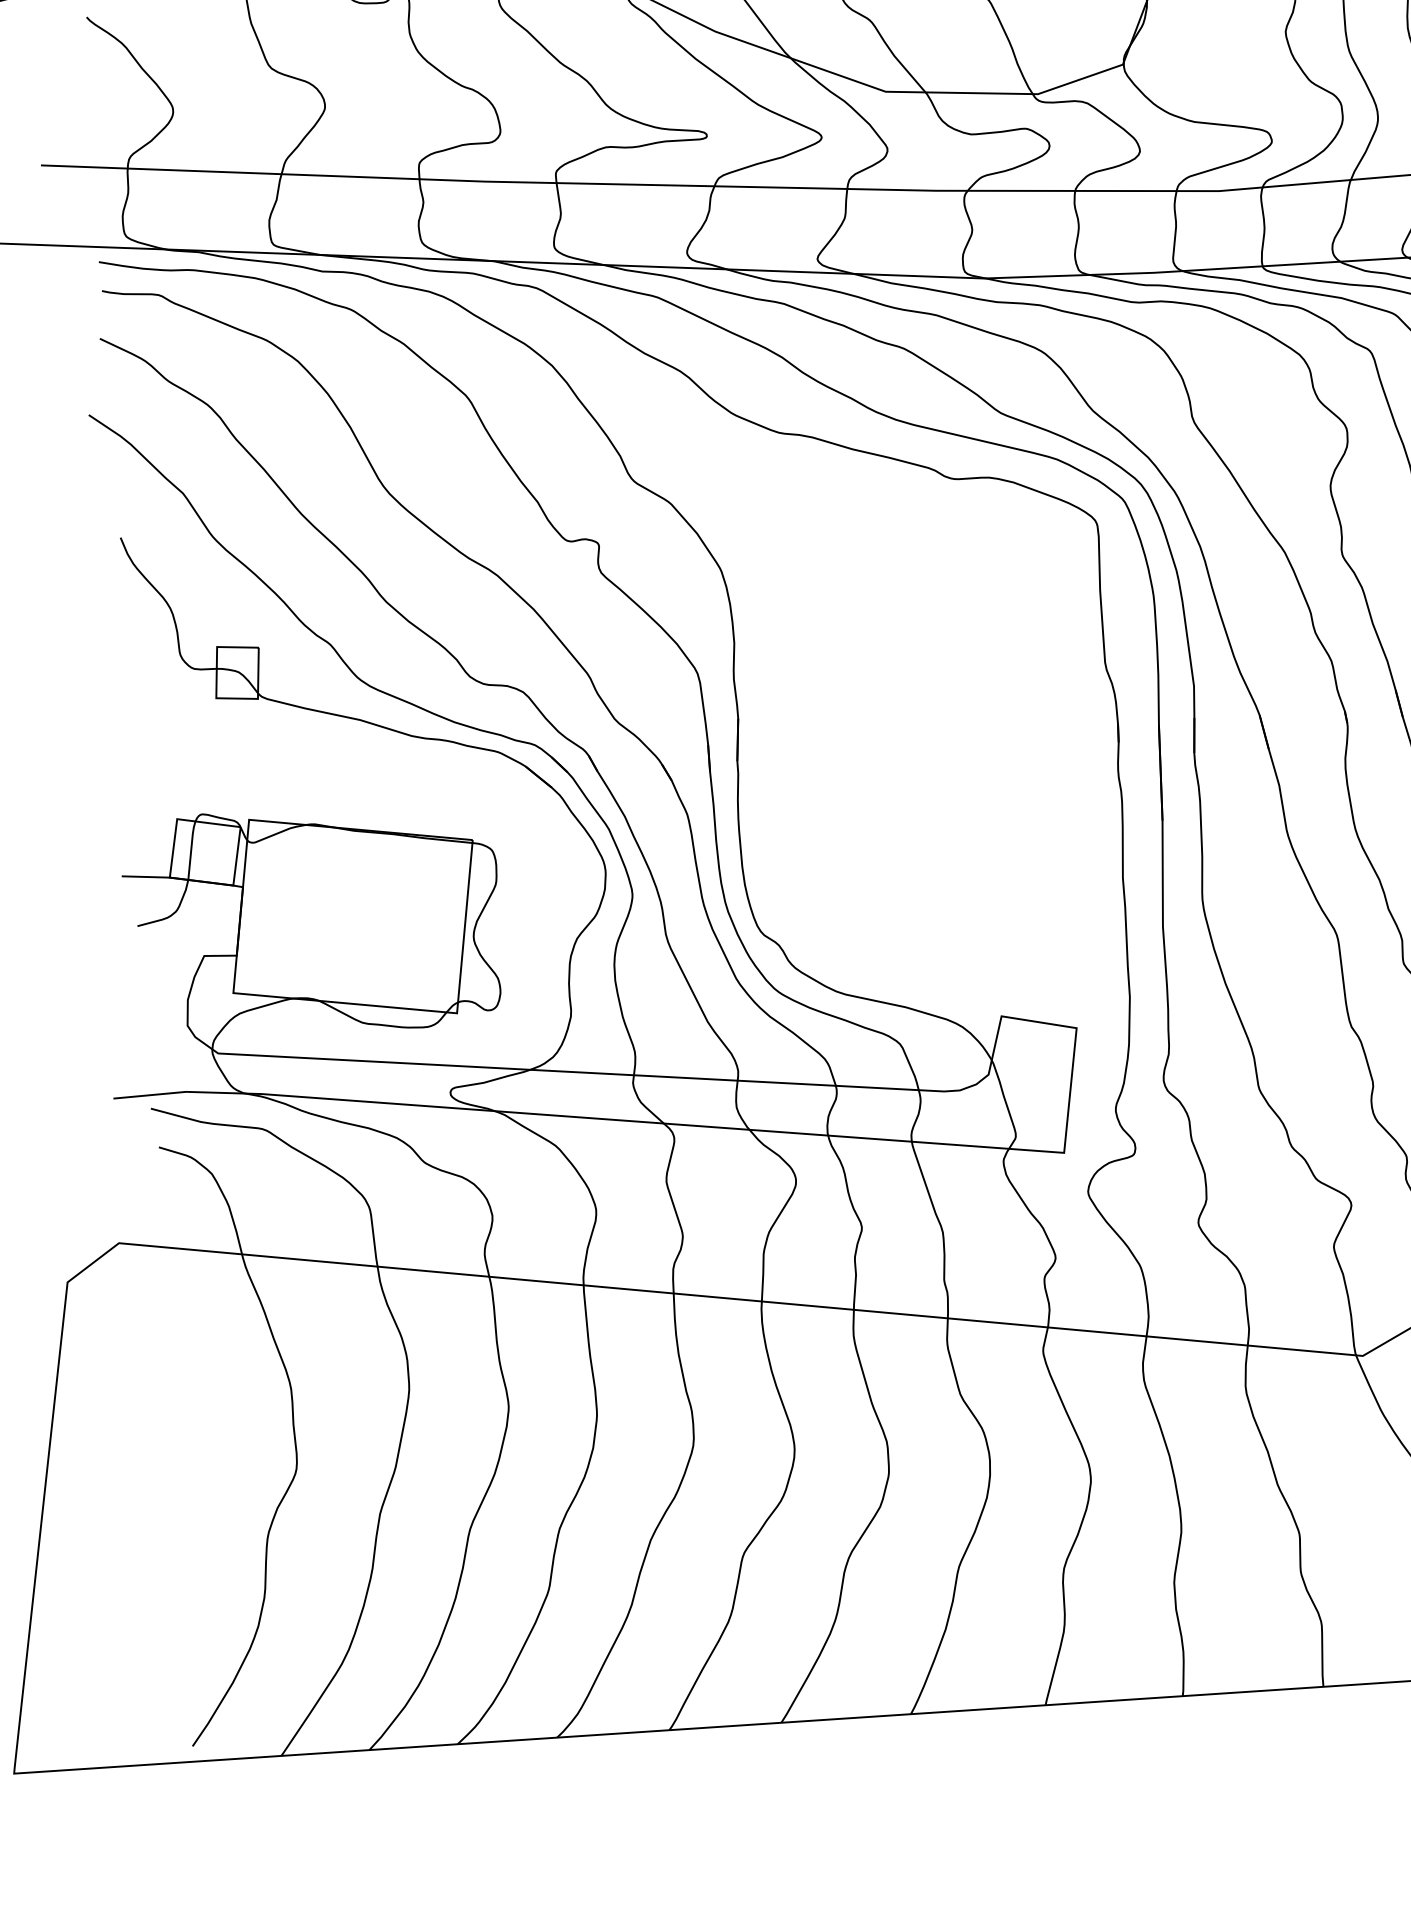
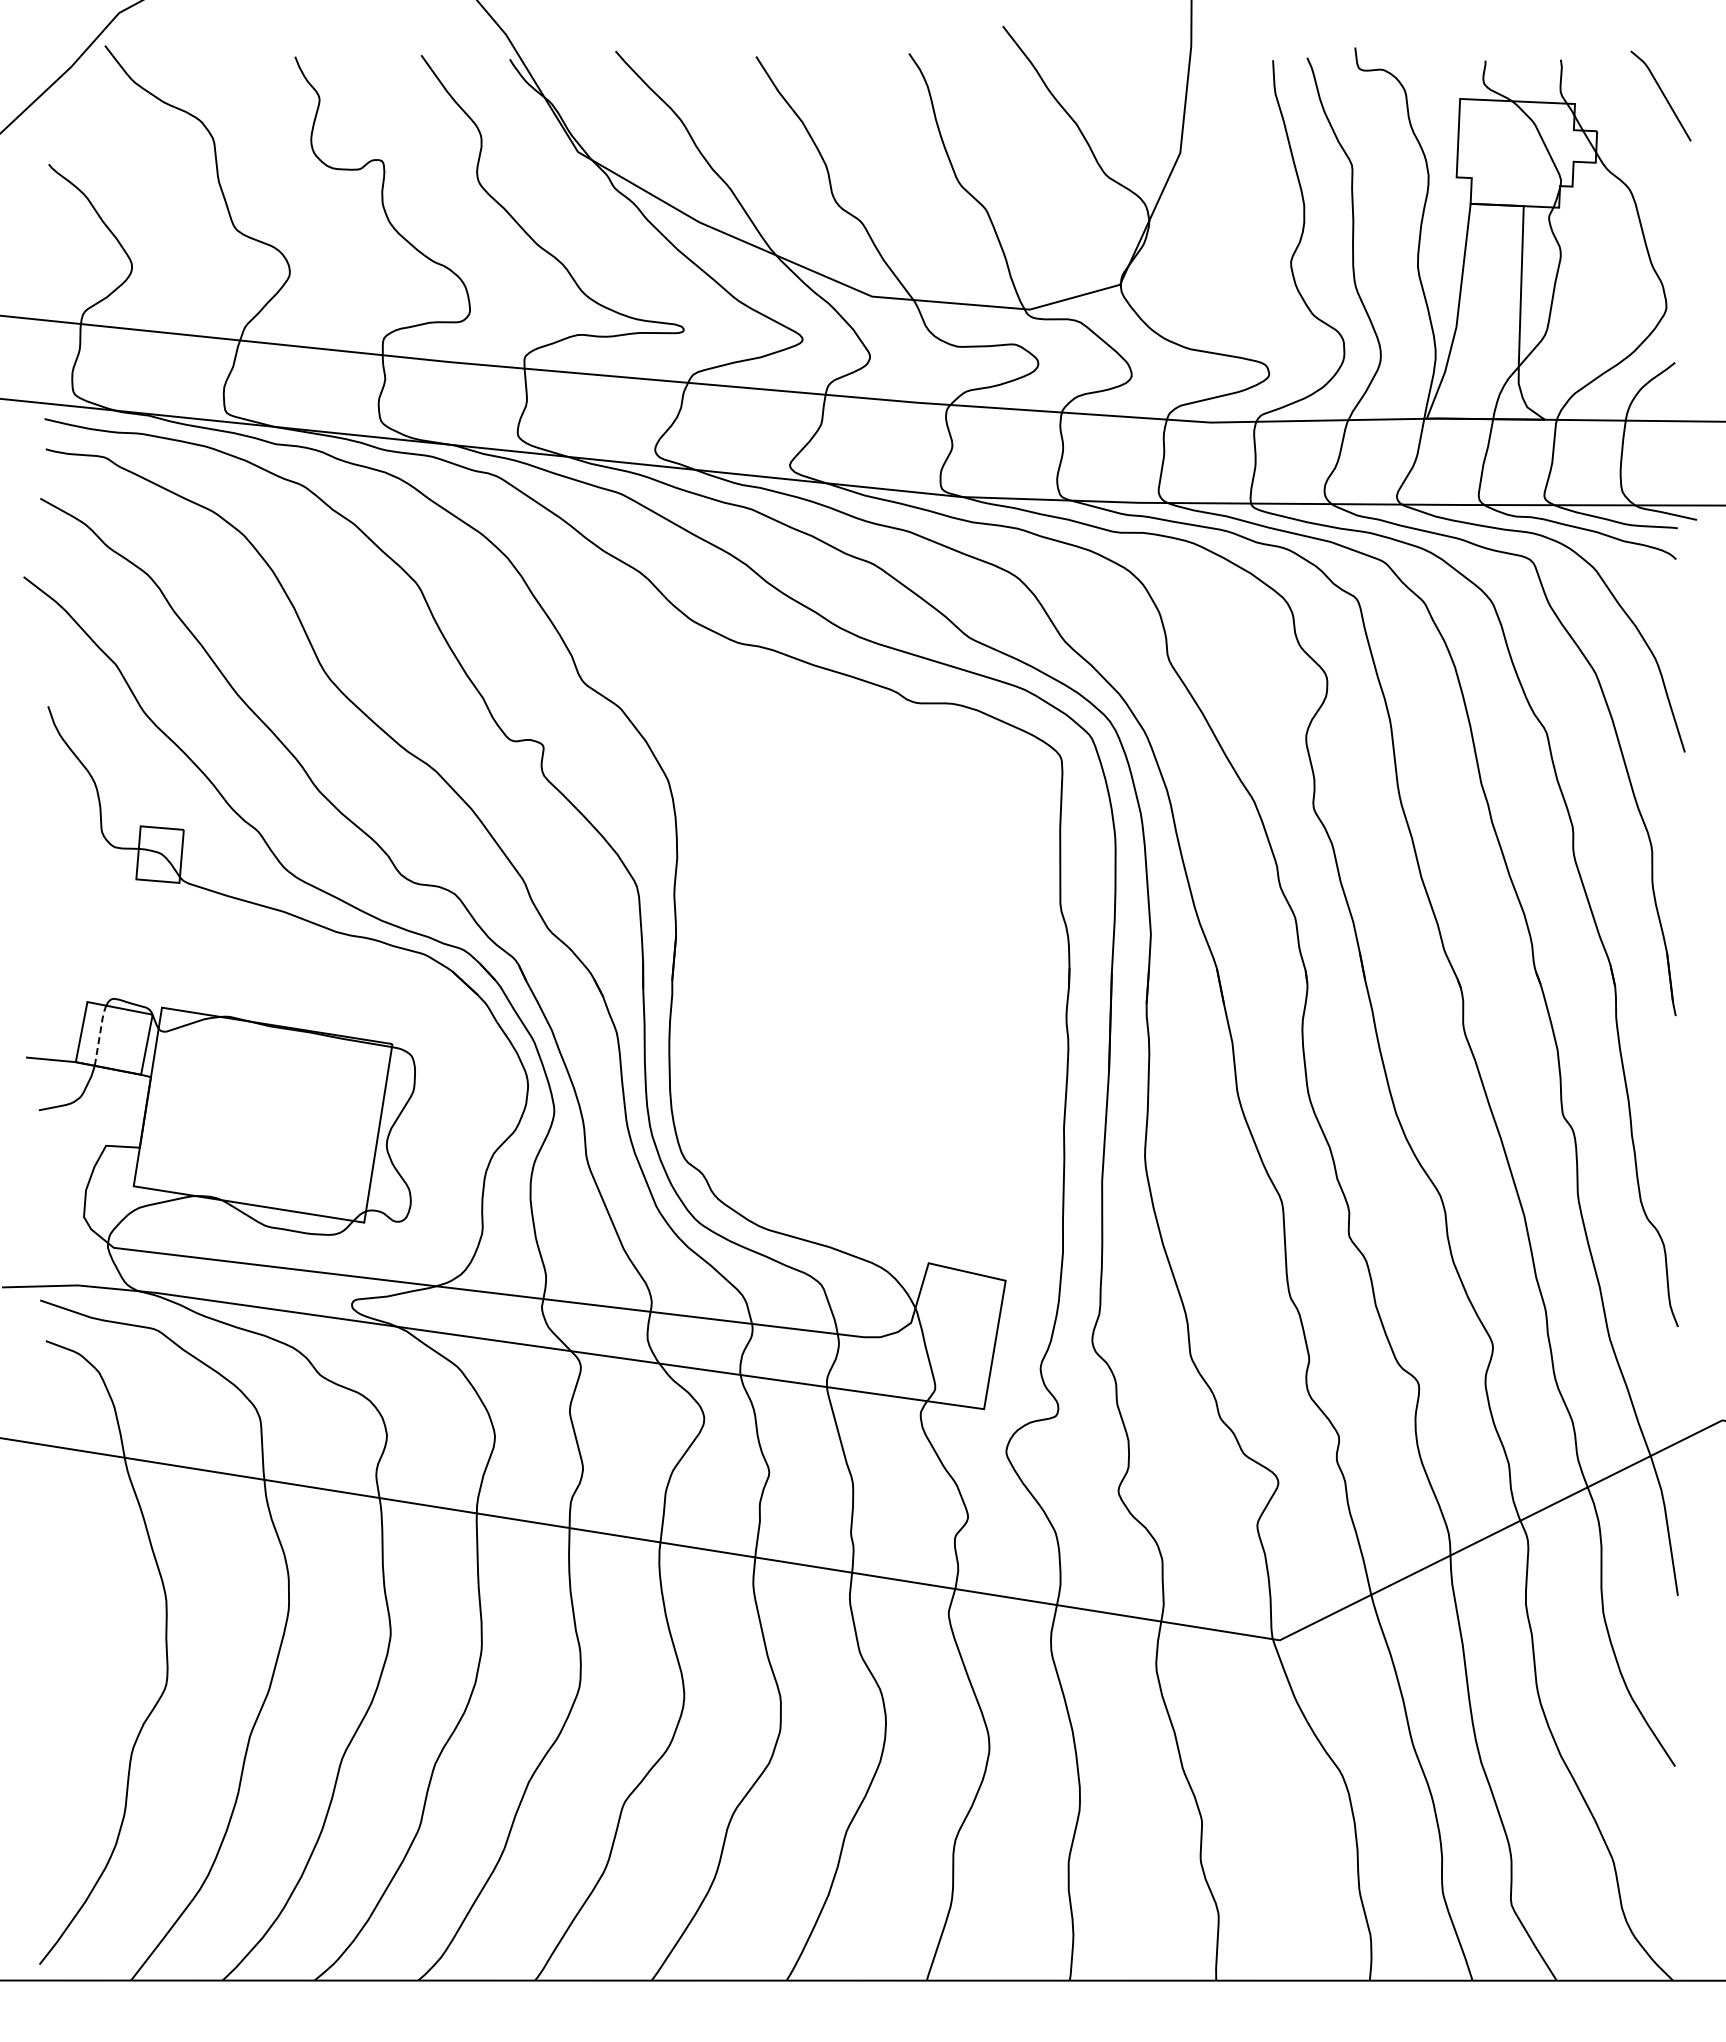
line: (191, 848) -> (100, 1033), solid -> dashed

